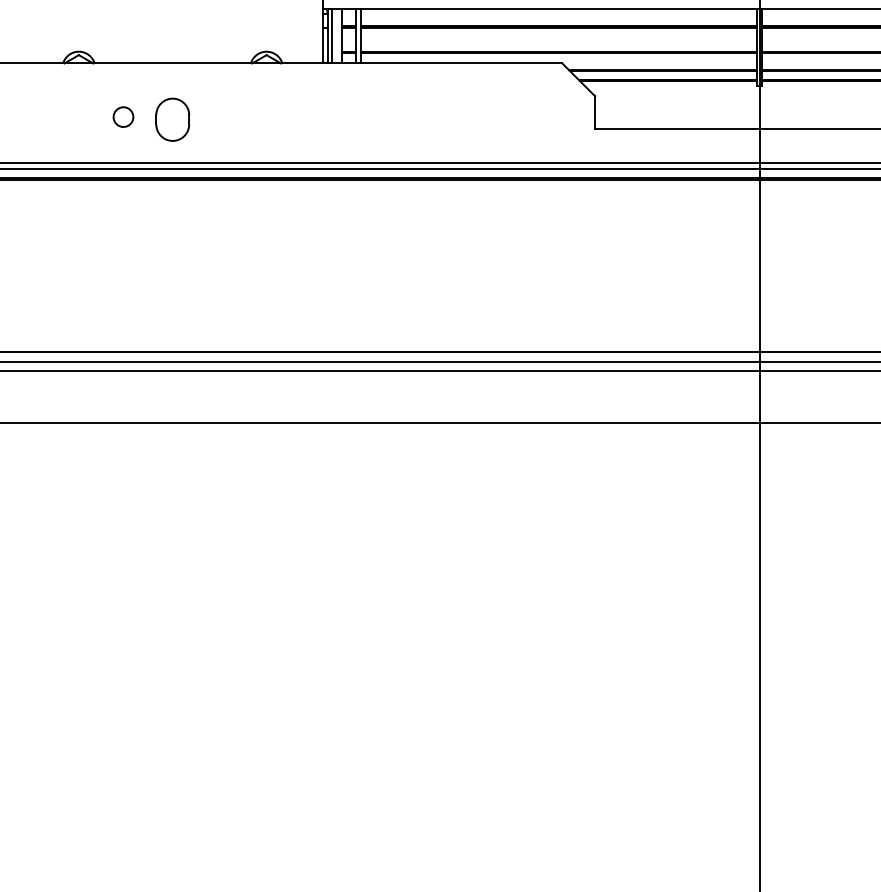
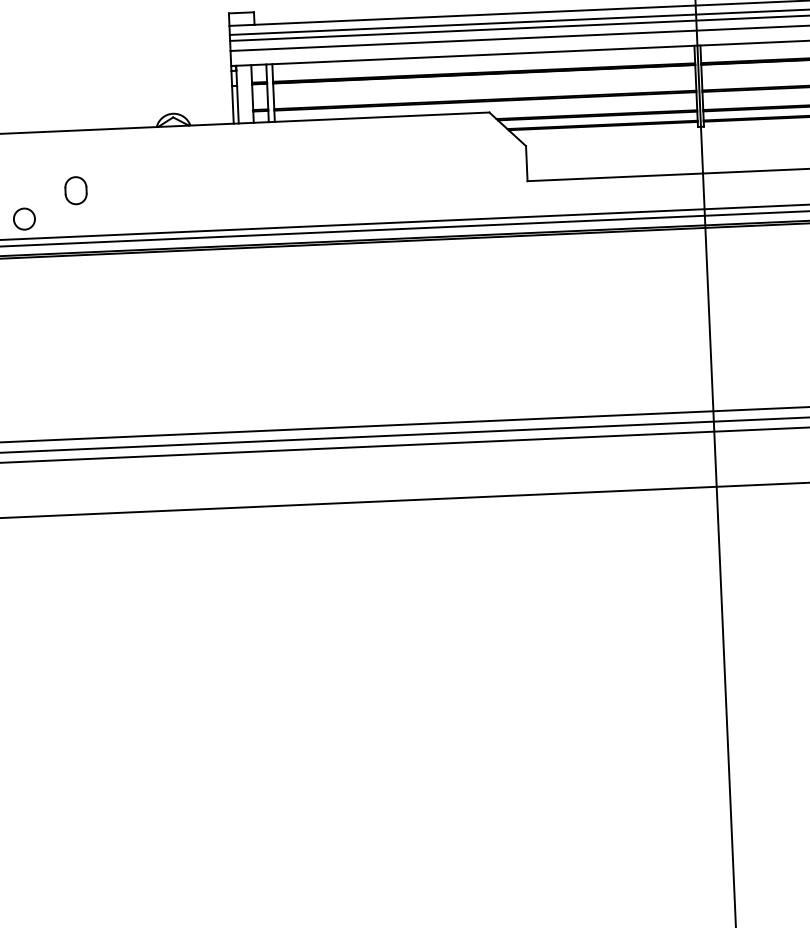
line: (332, 36) -> (242, 94), removed
circle: (123, 116) -> (24, 218), moved
part: (172, 119) -> (75, 190), size x0.6

